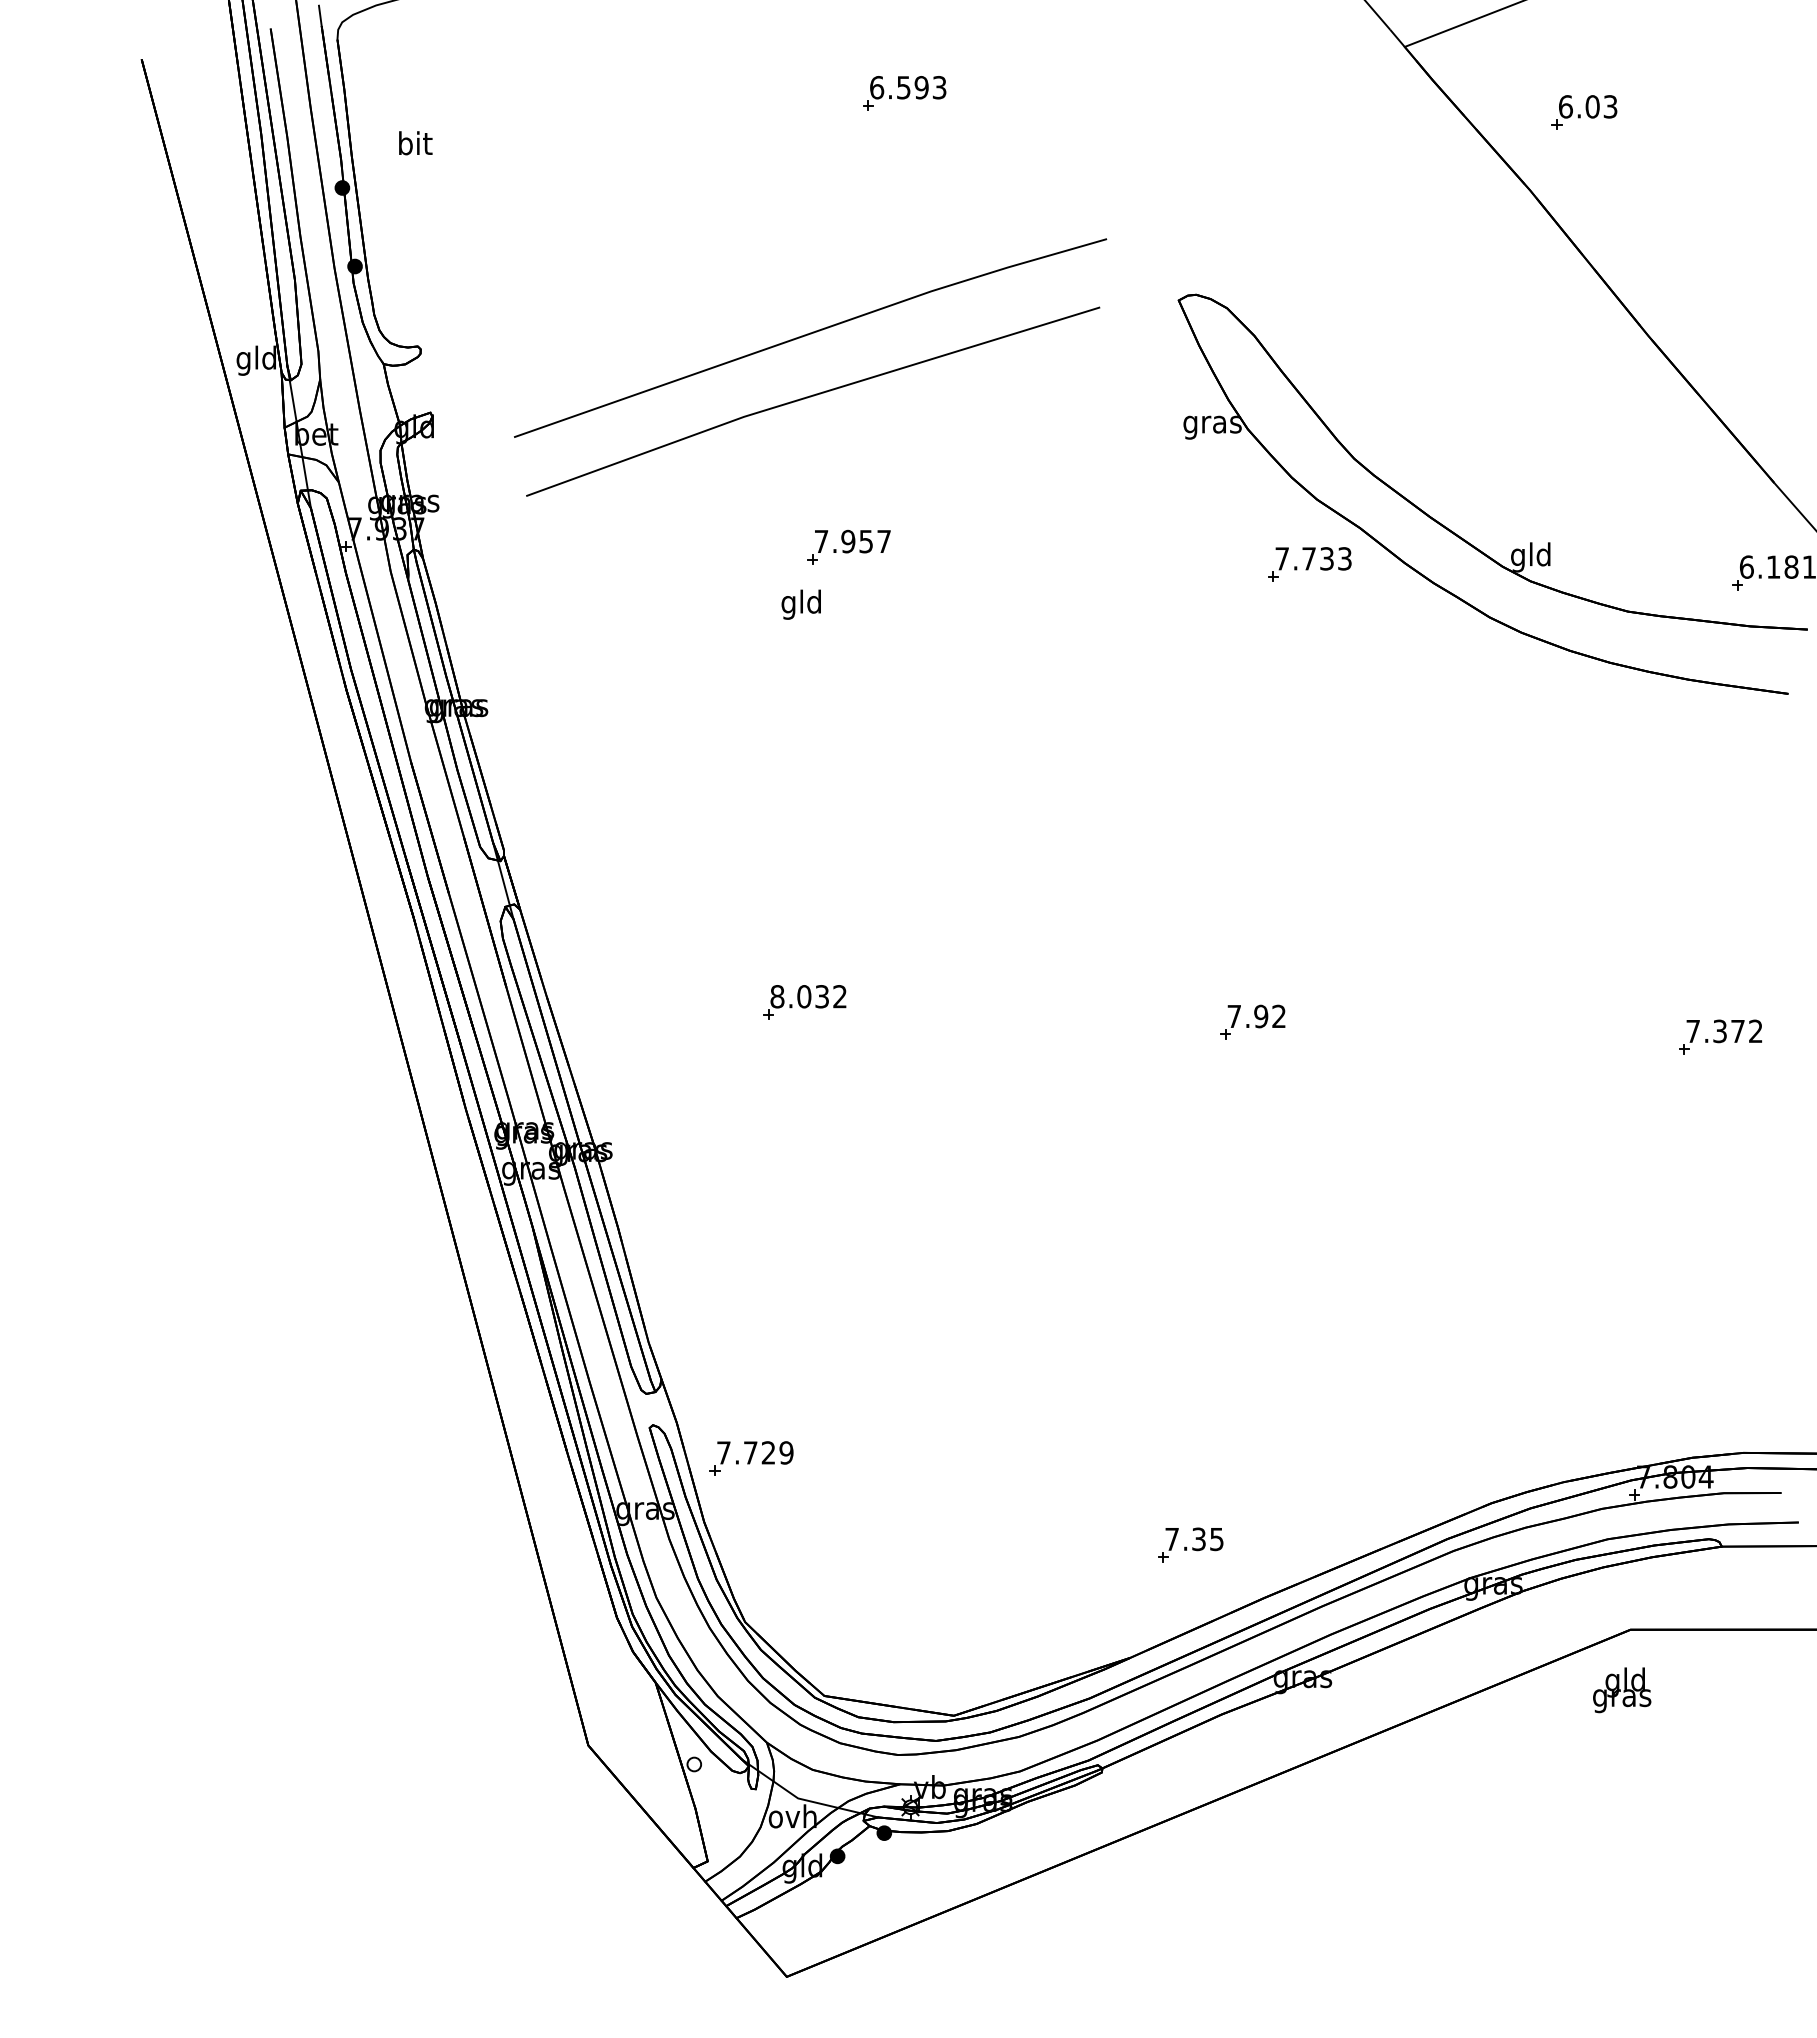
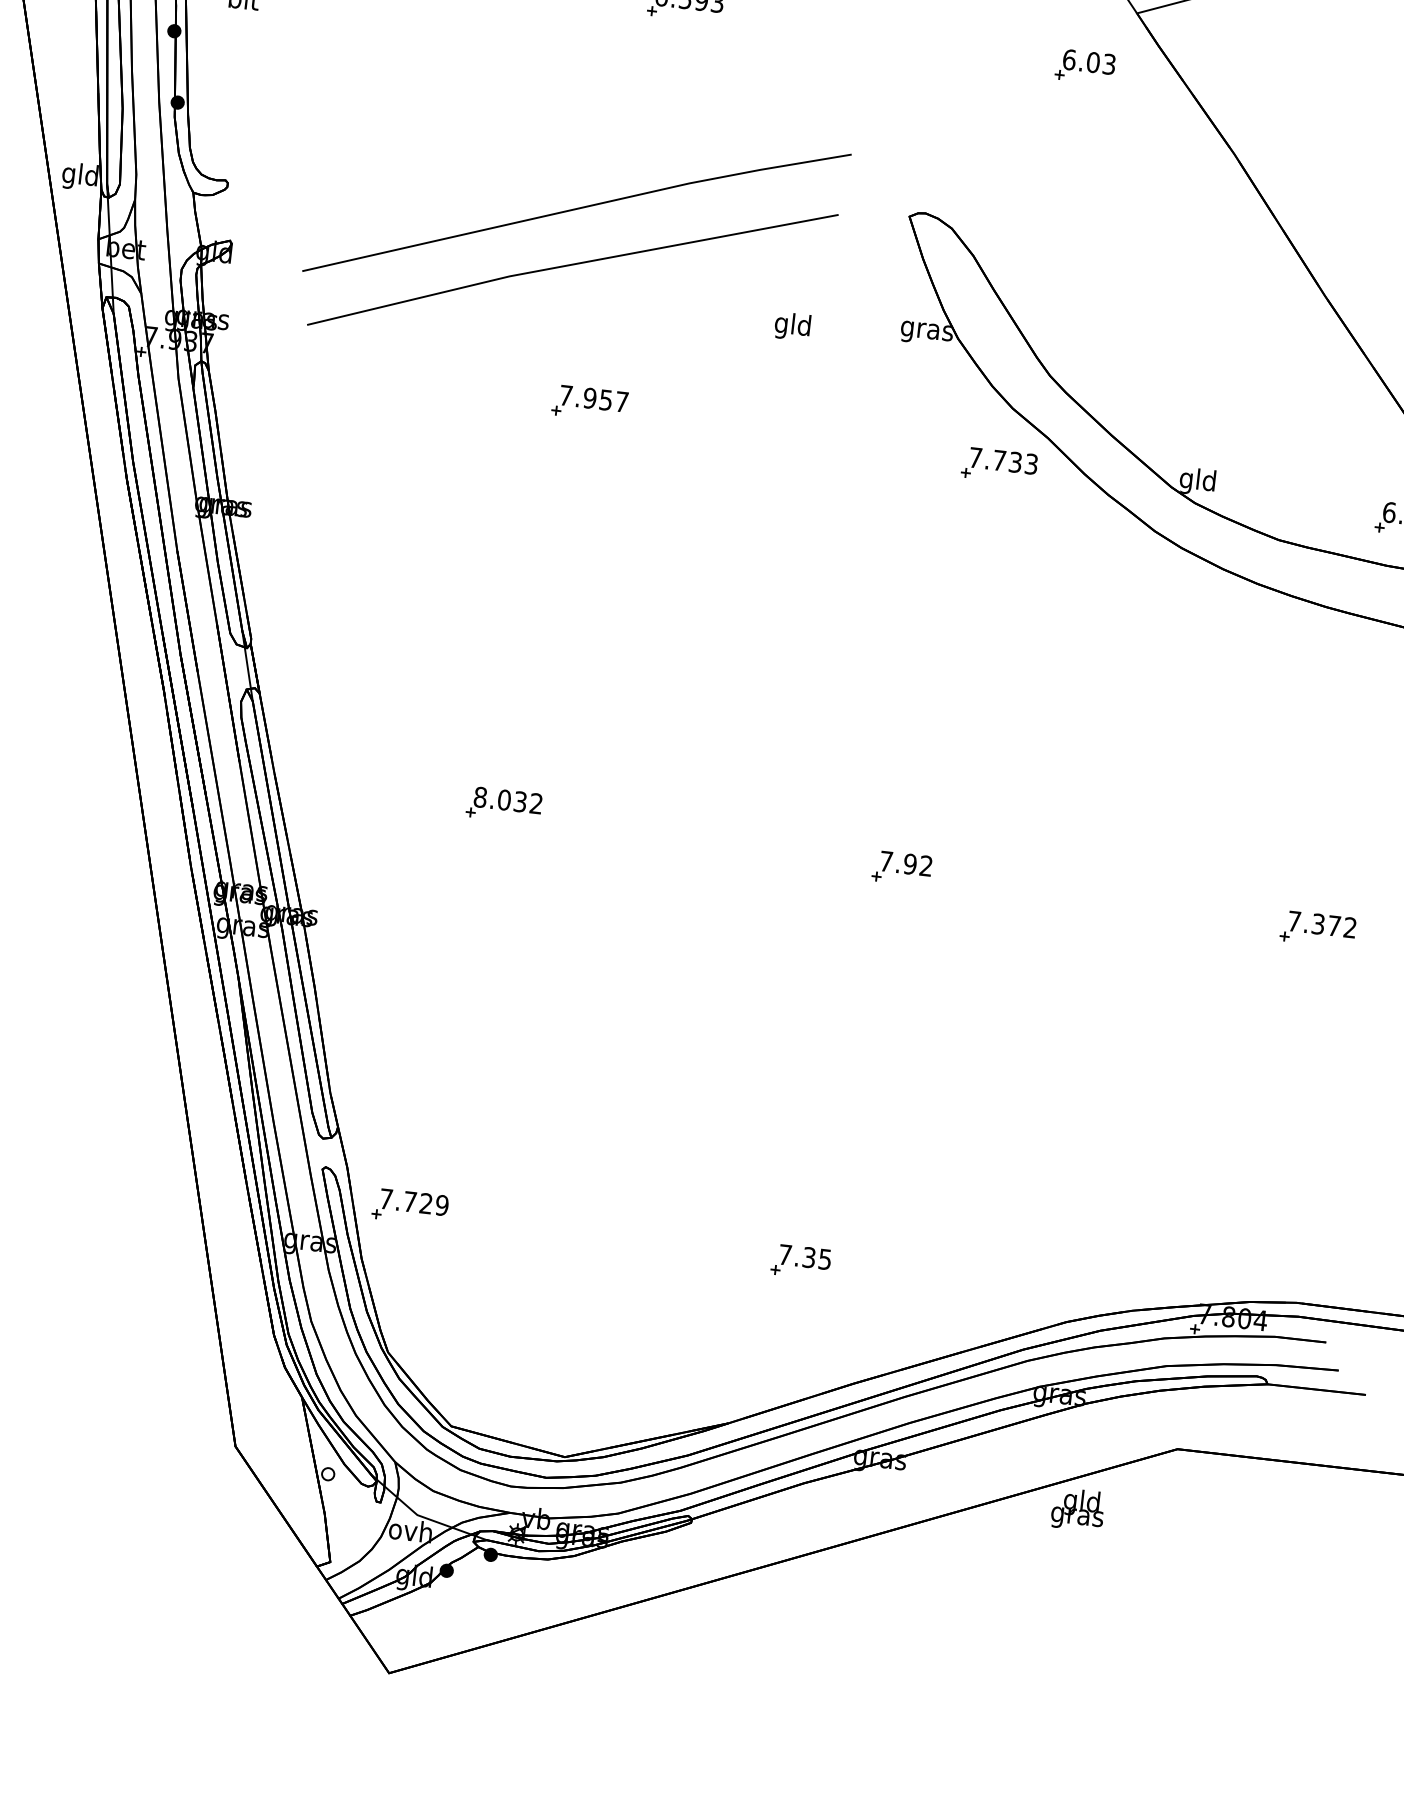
part: (1584, 112) -> (1085, 66), moved
text: (800, 604) -> (791, 326), moved
part: (1190, 1544) -> (801, 1261), moved
text: (1622, 1690) -> (1078, 1509), moved

